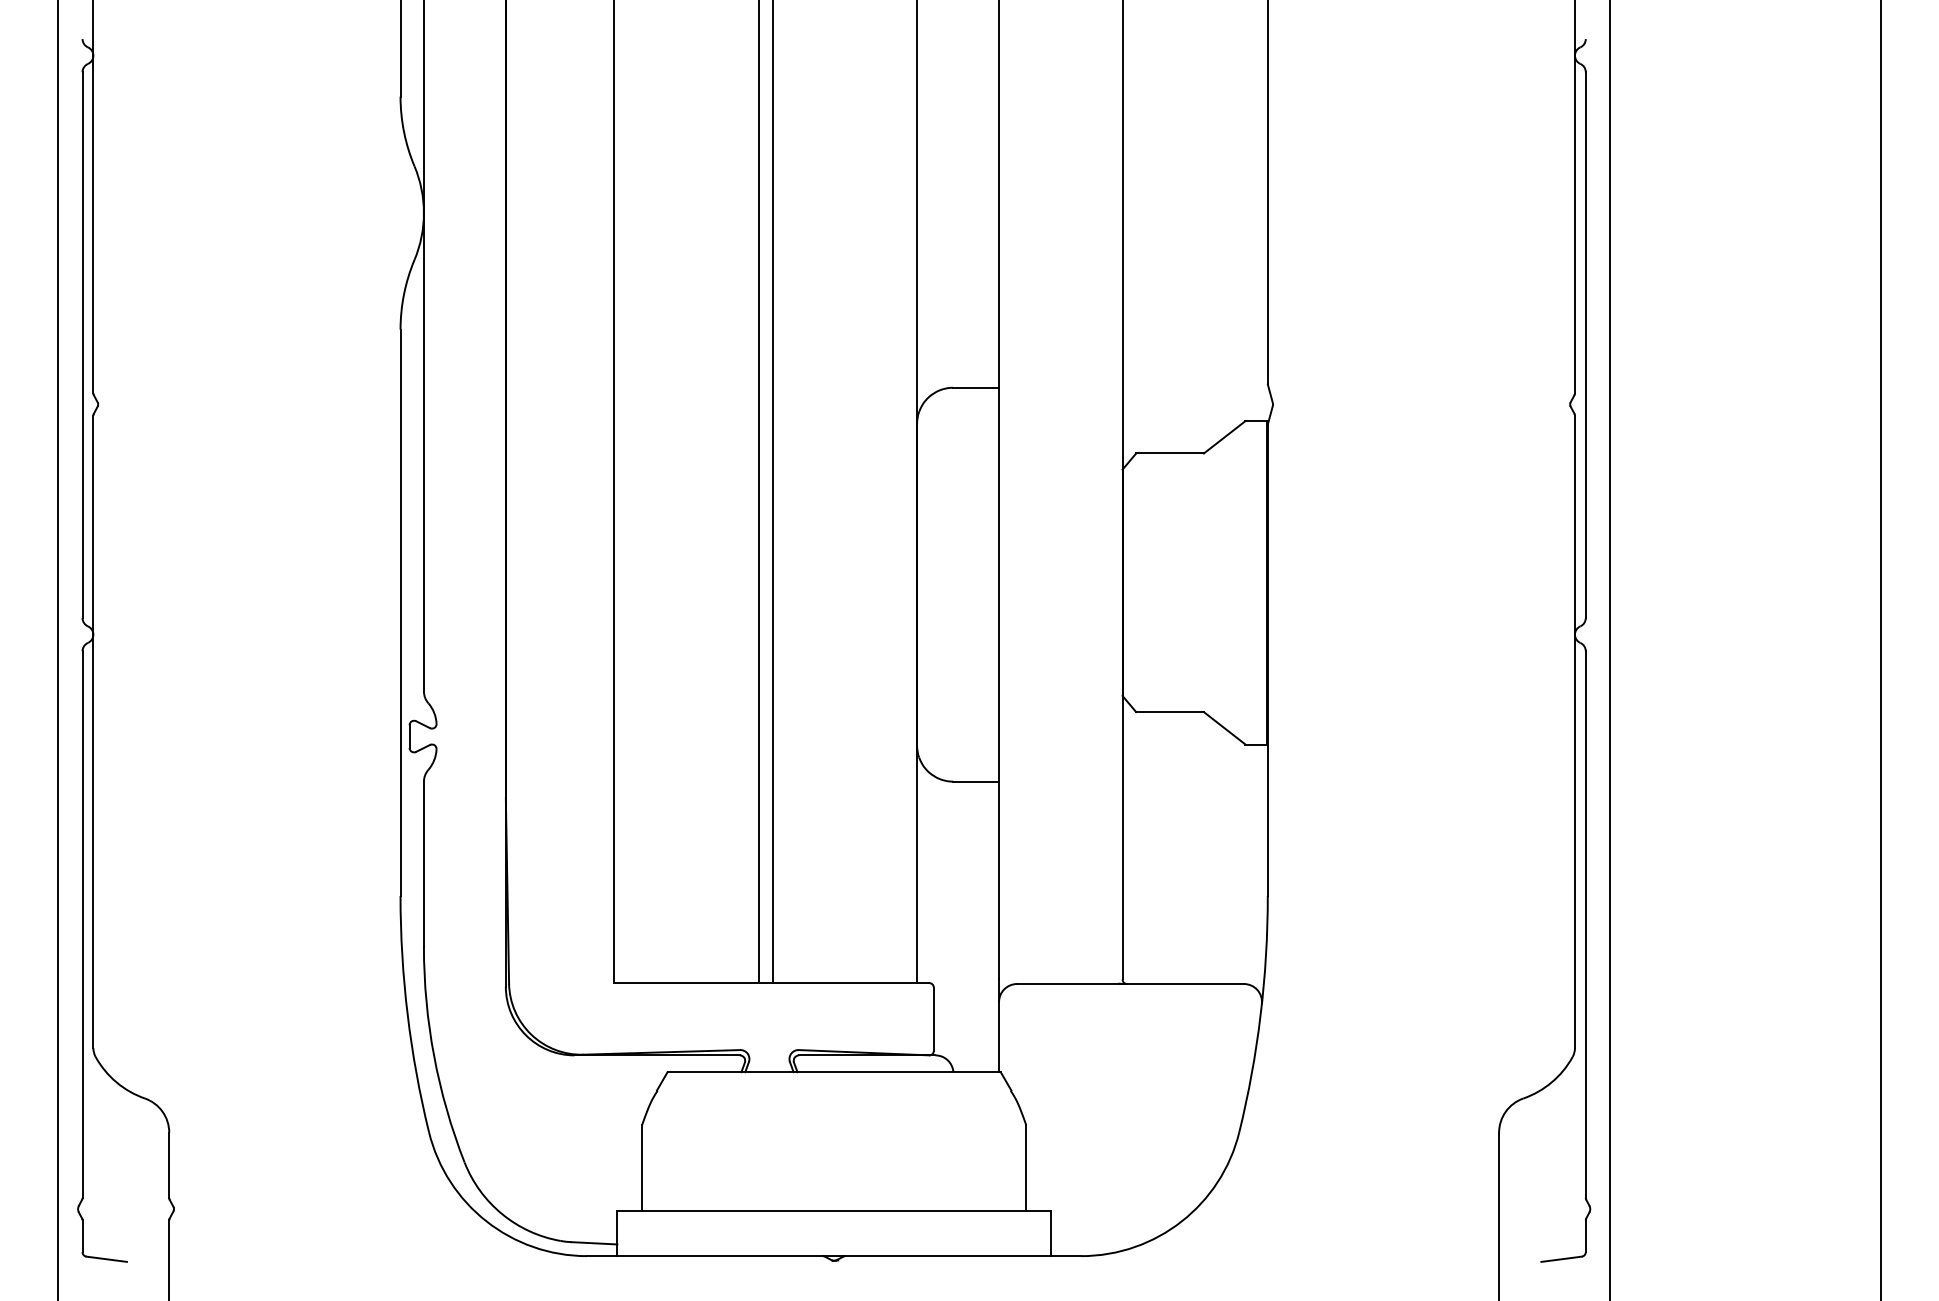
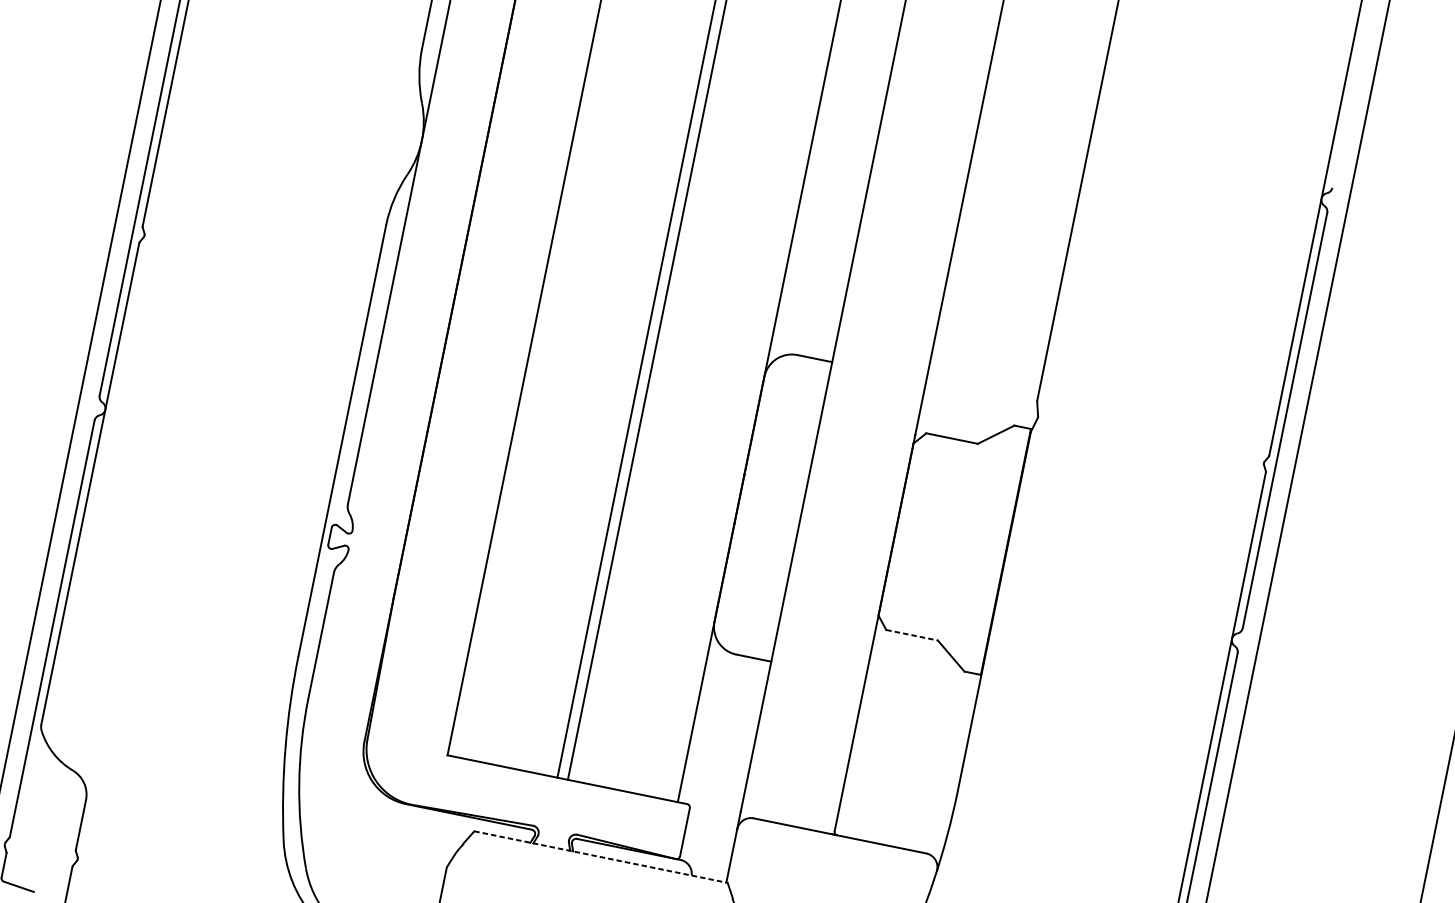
line: (1170, 712) -> (912, 635), solid -> dashed
line: (834, 1072) -> (601, 857), solid -> dashed

